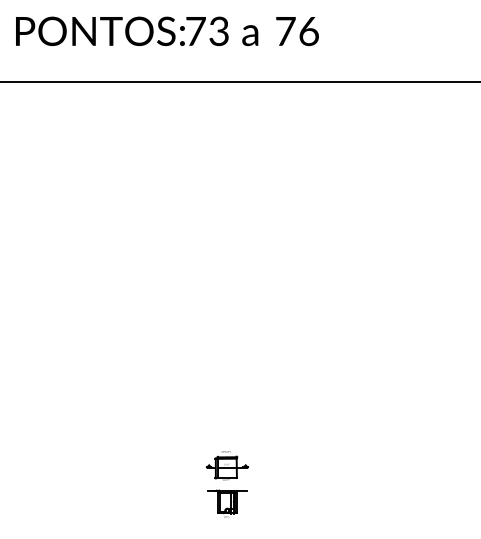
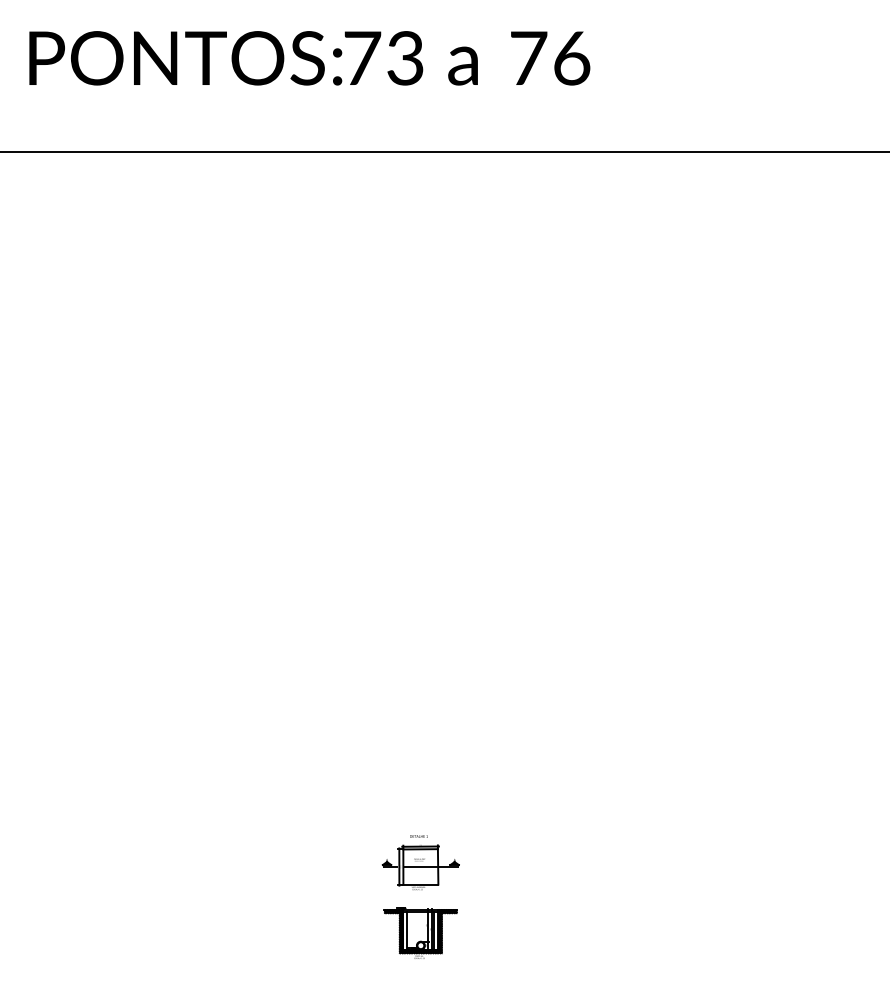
hatch: (227, 503) -> (420, 932), added

